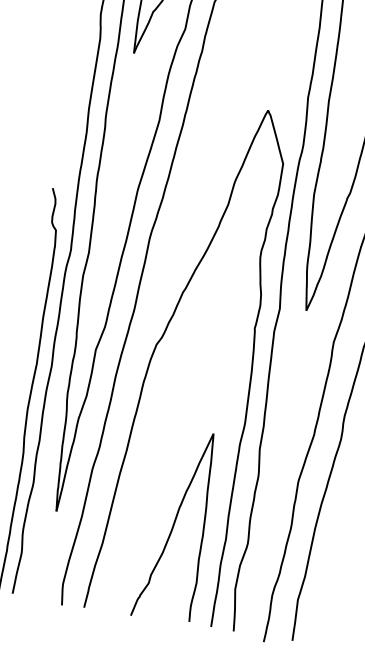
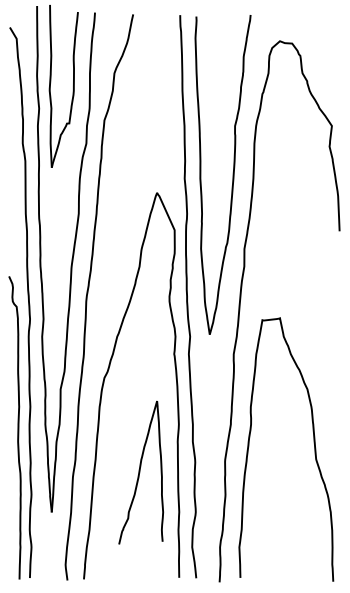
curve: (175, 524) -> (140, 472), moved

